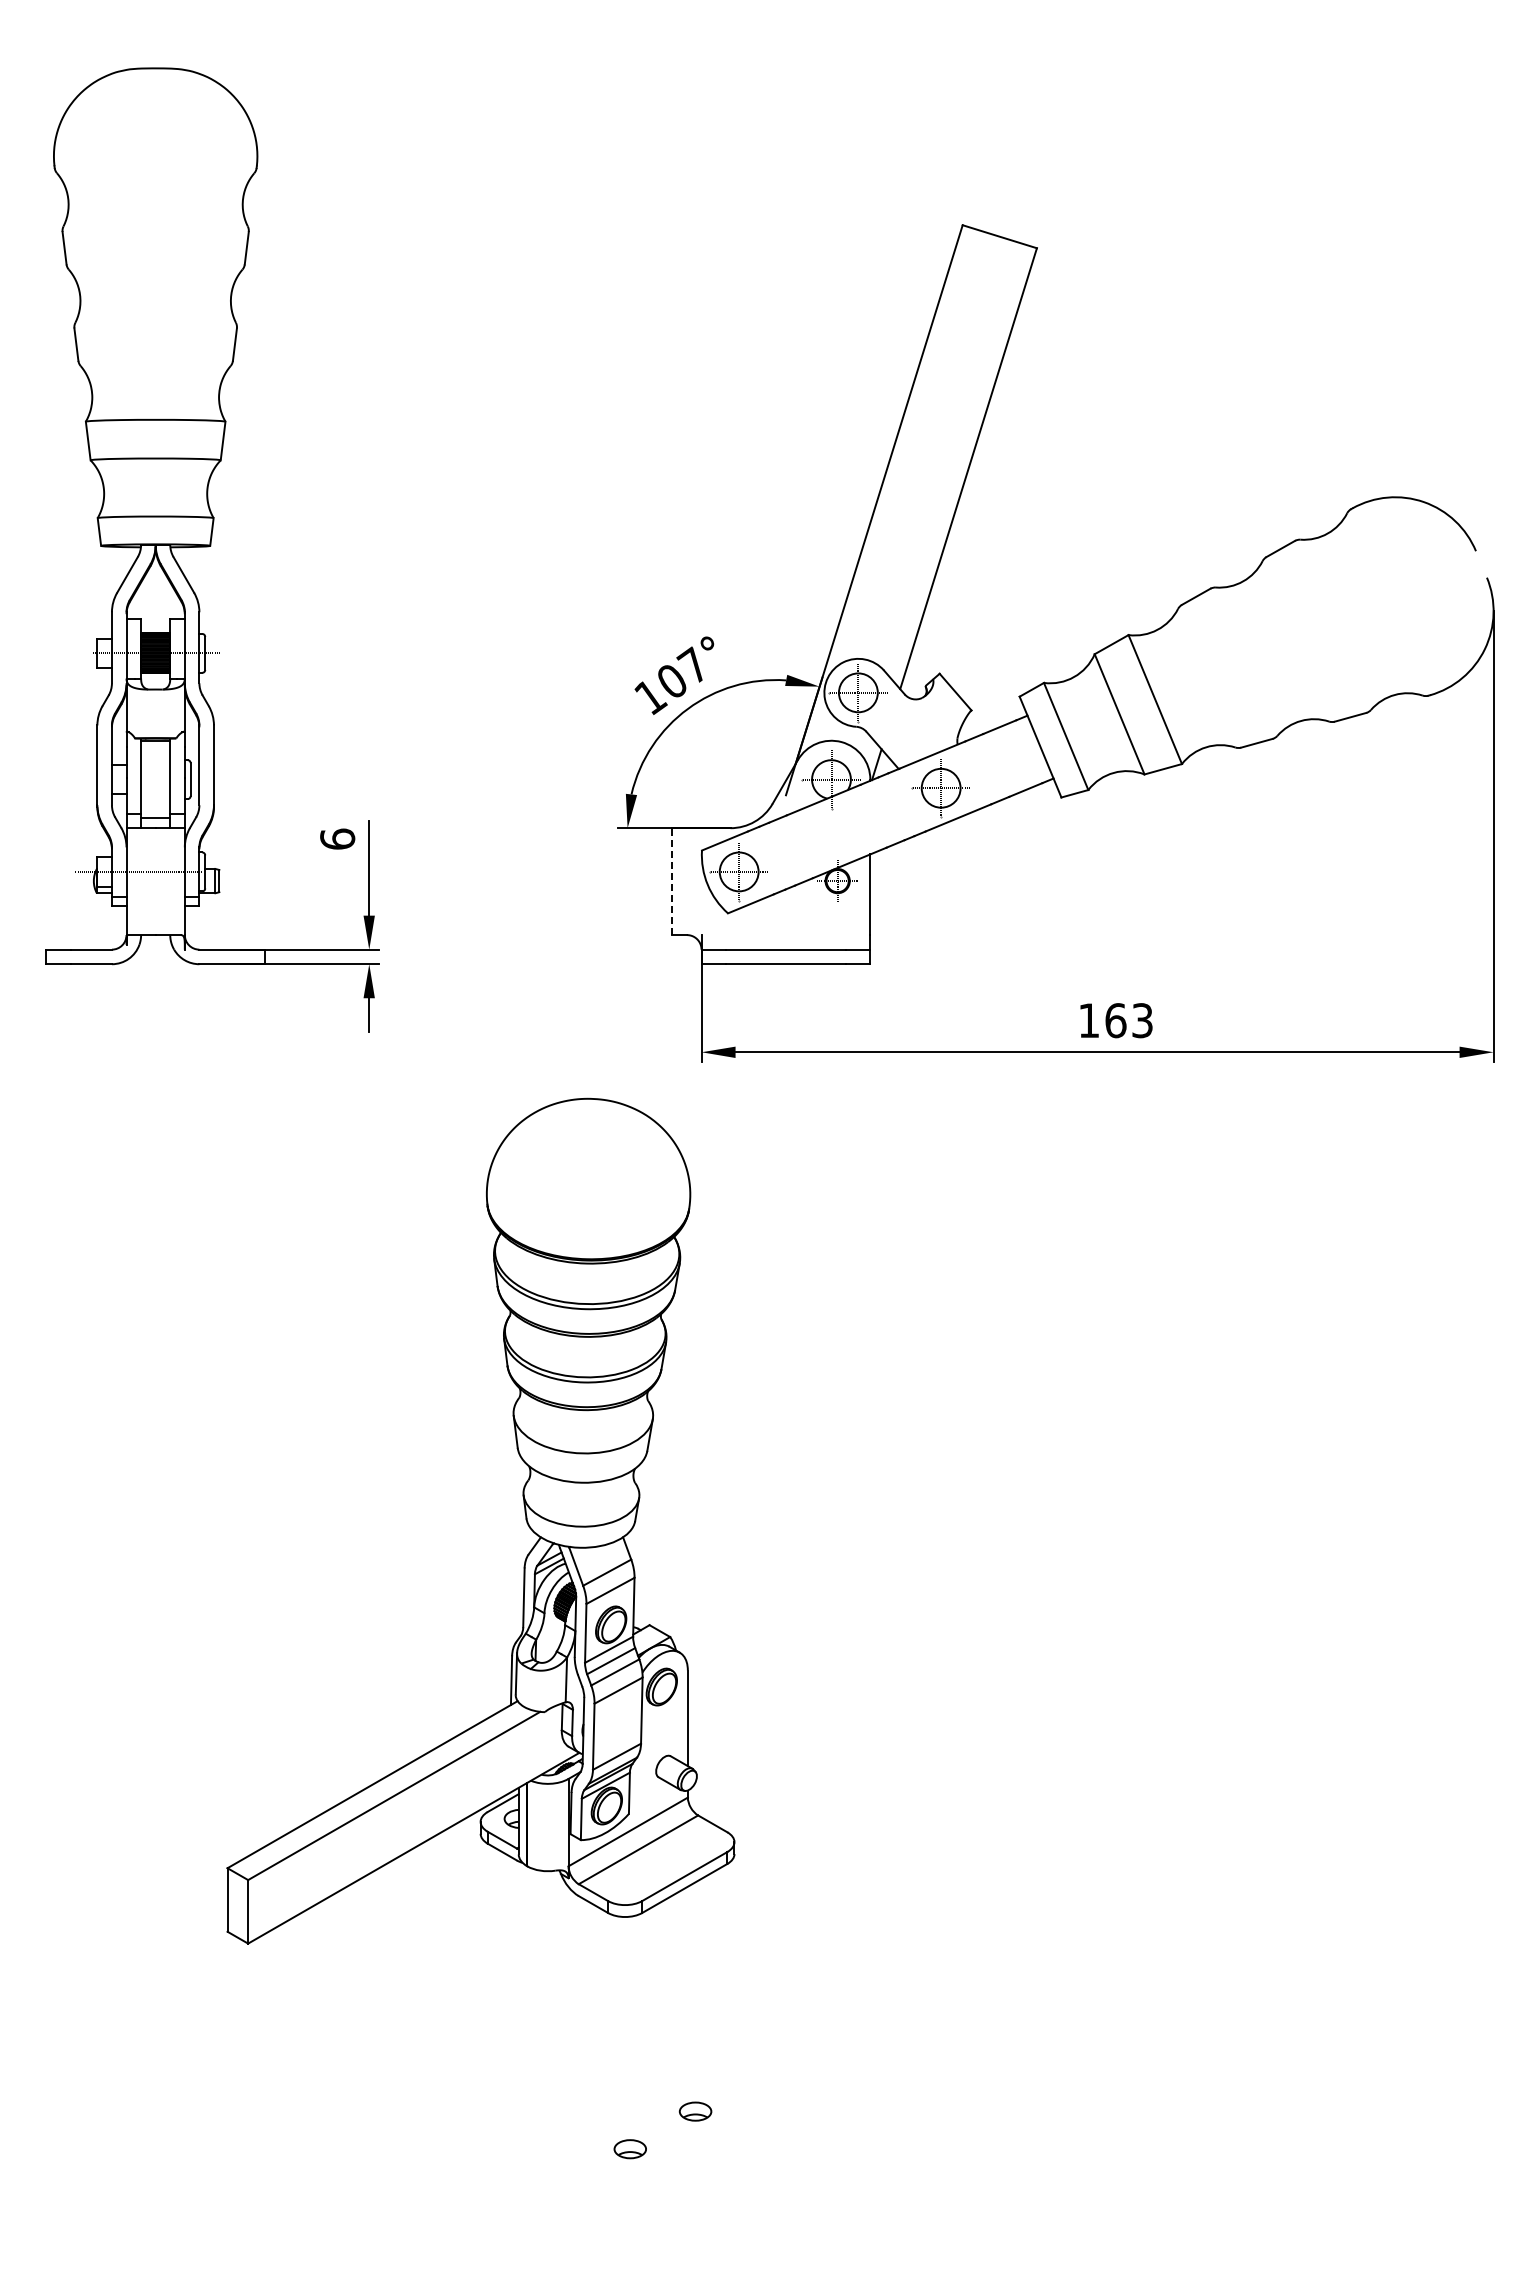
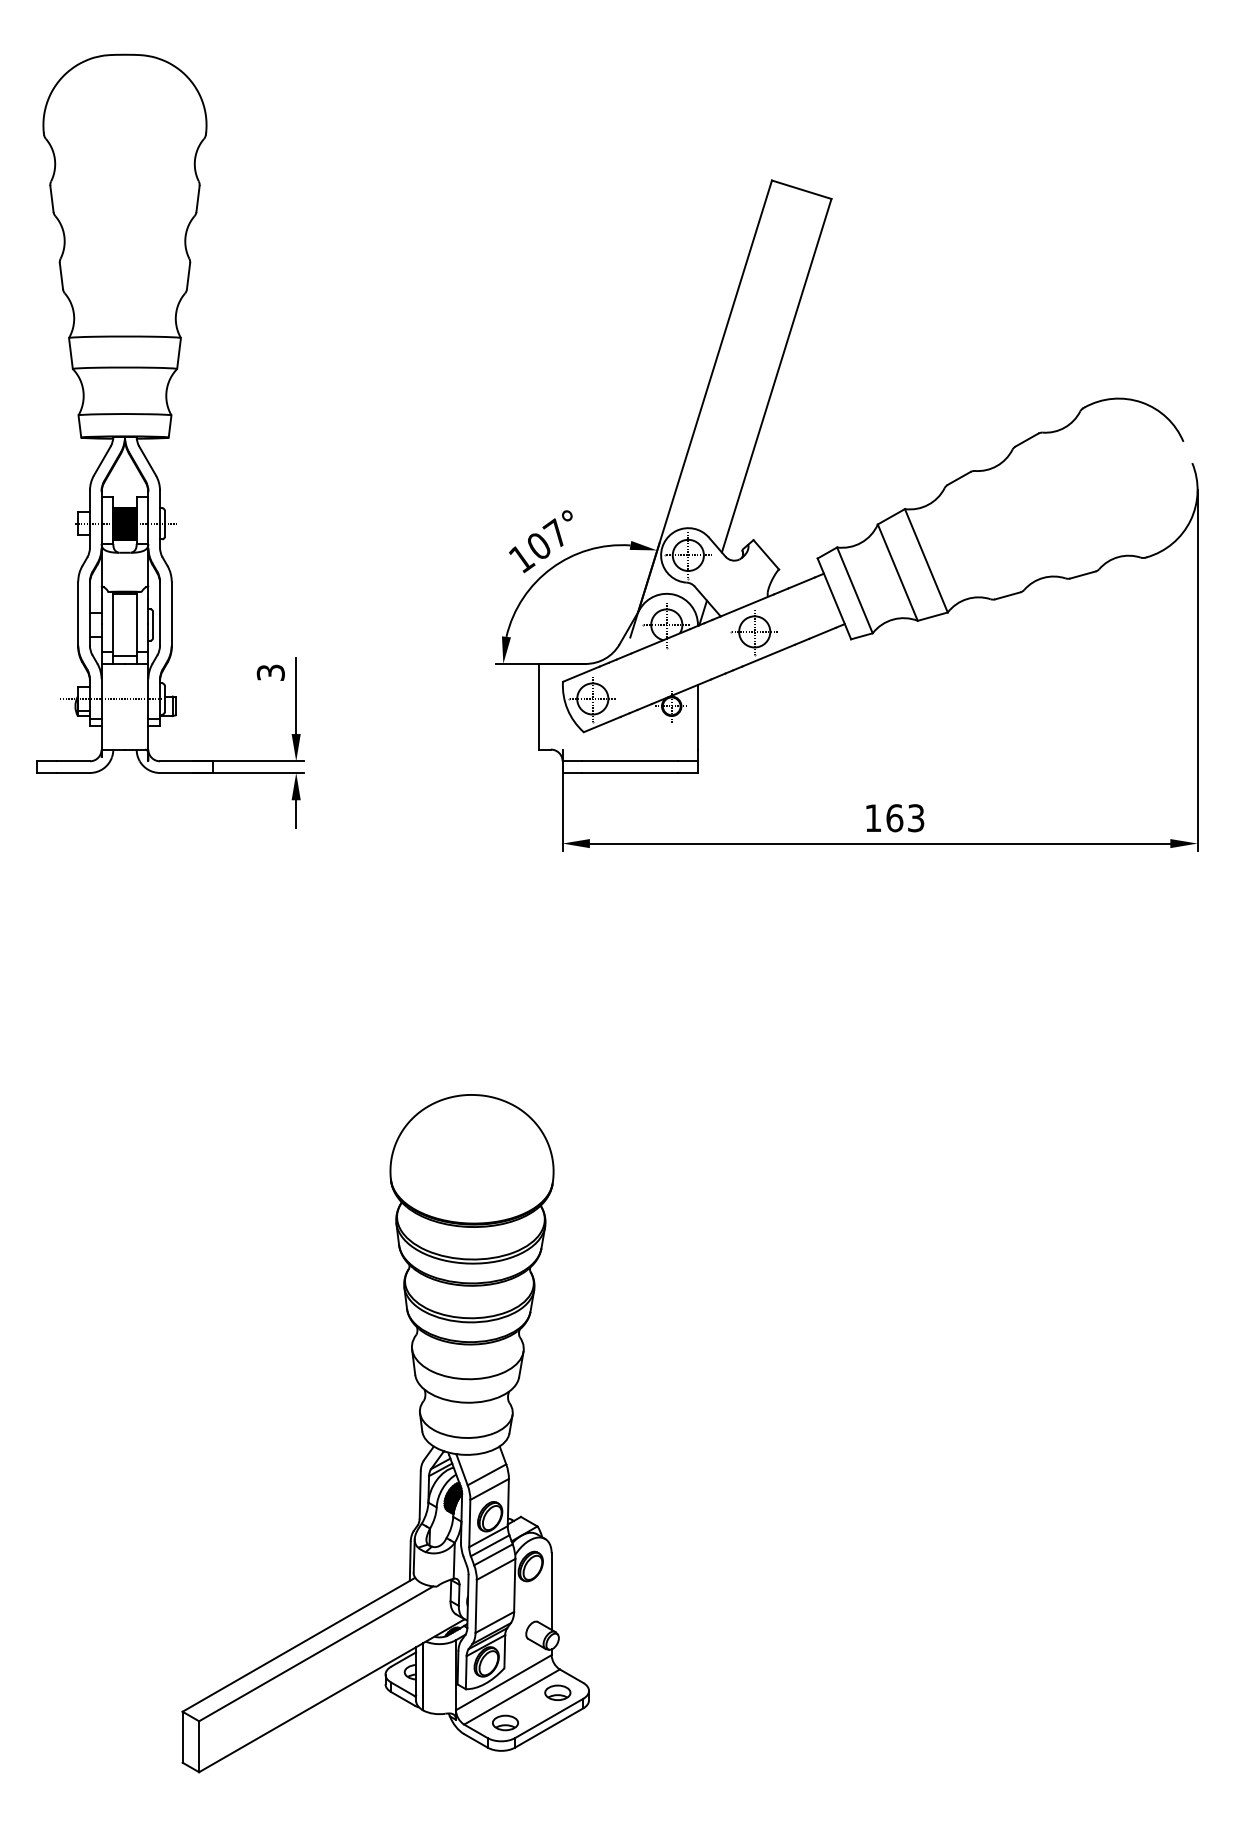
text: (337, 838) -> (270, 672), 6 -> 3
line: (672, 881) -> (539, 706), dashed -> solid
part: (524, 1512) -> (420, 1426), moved

